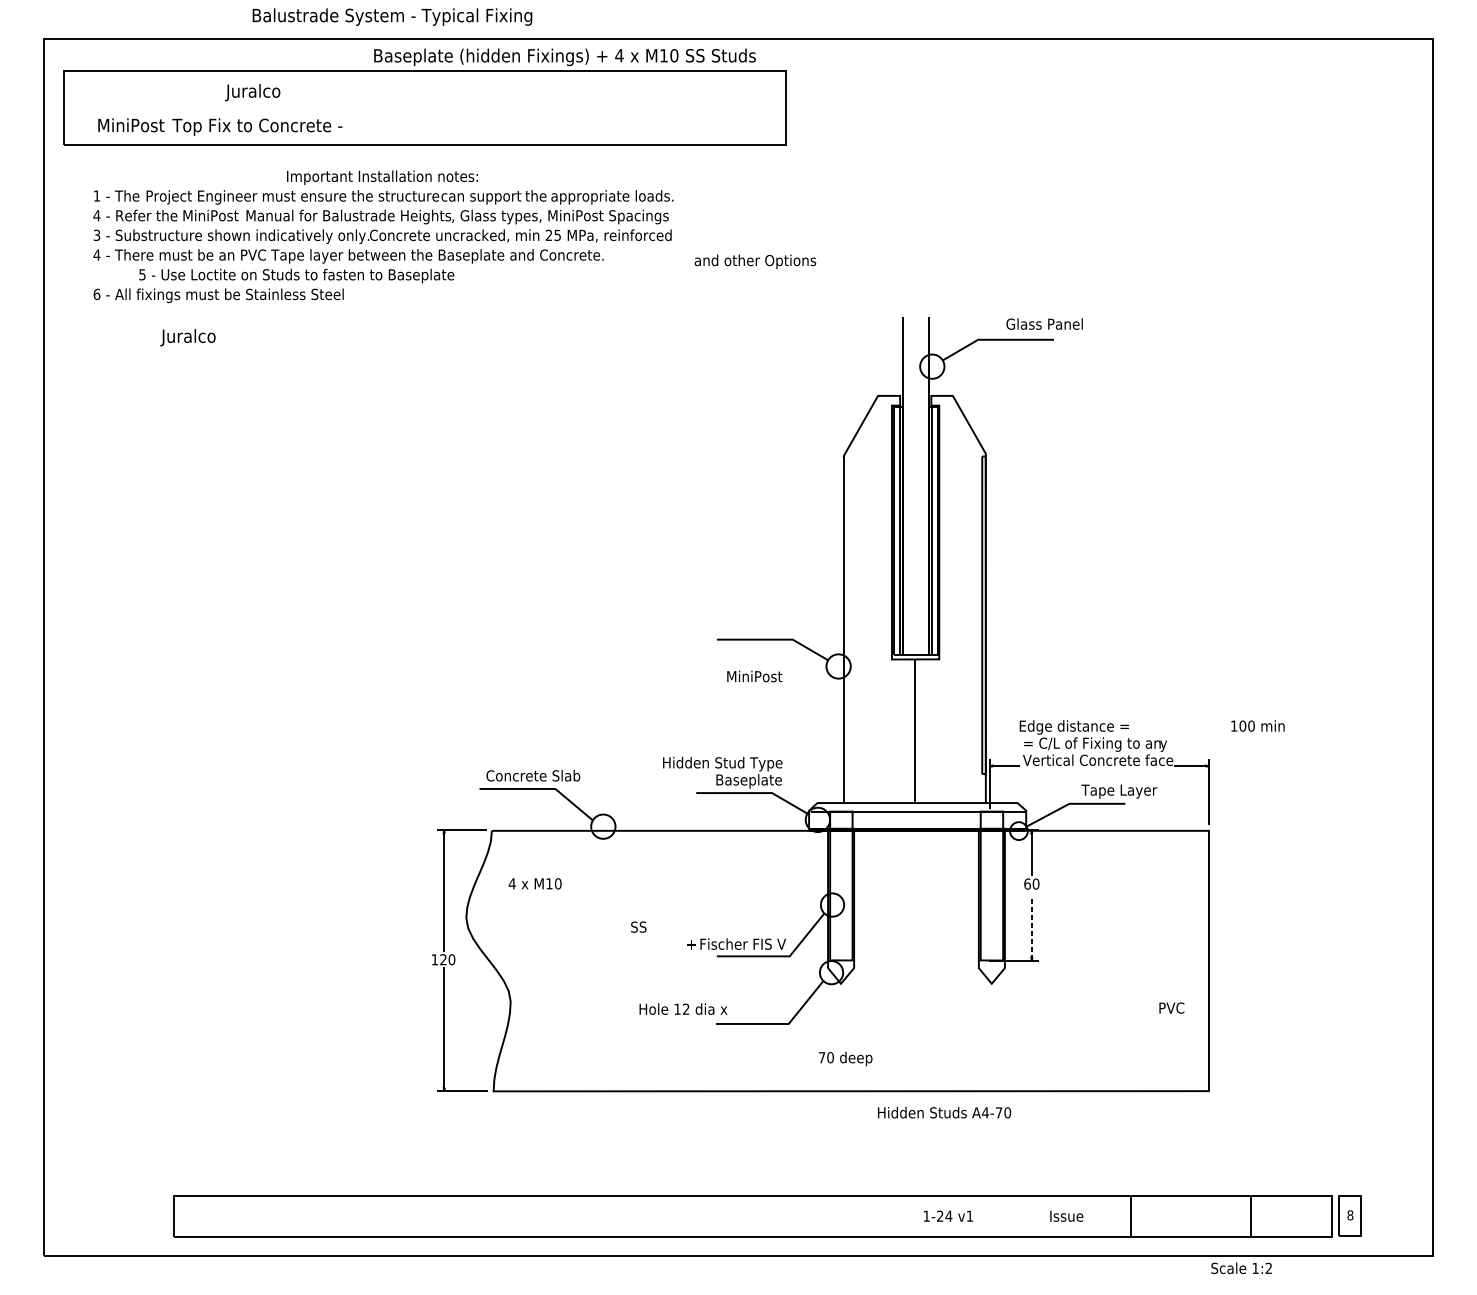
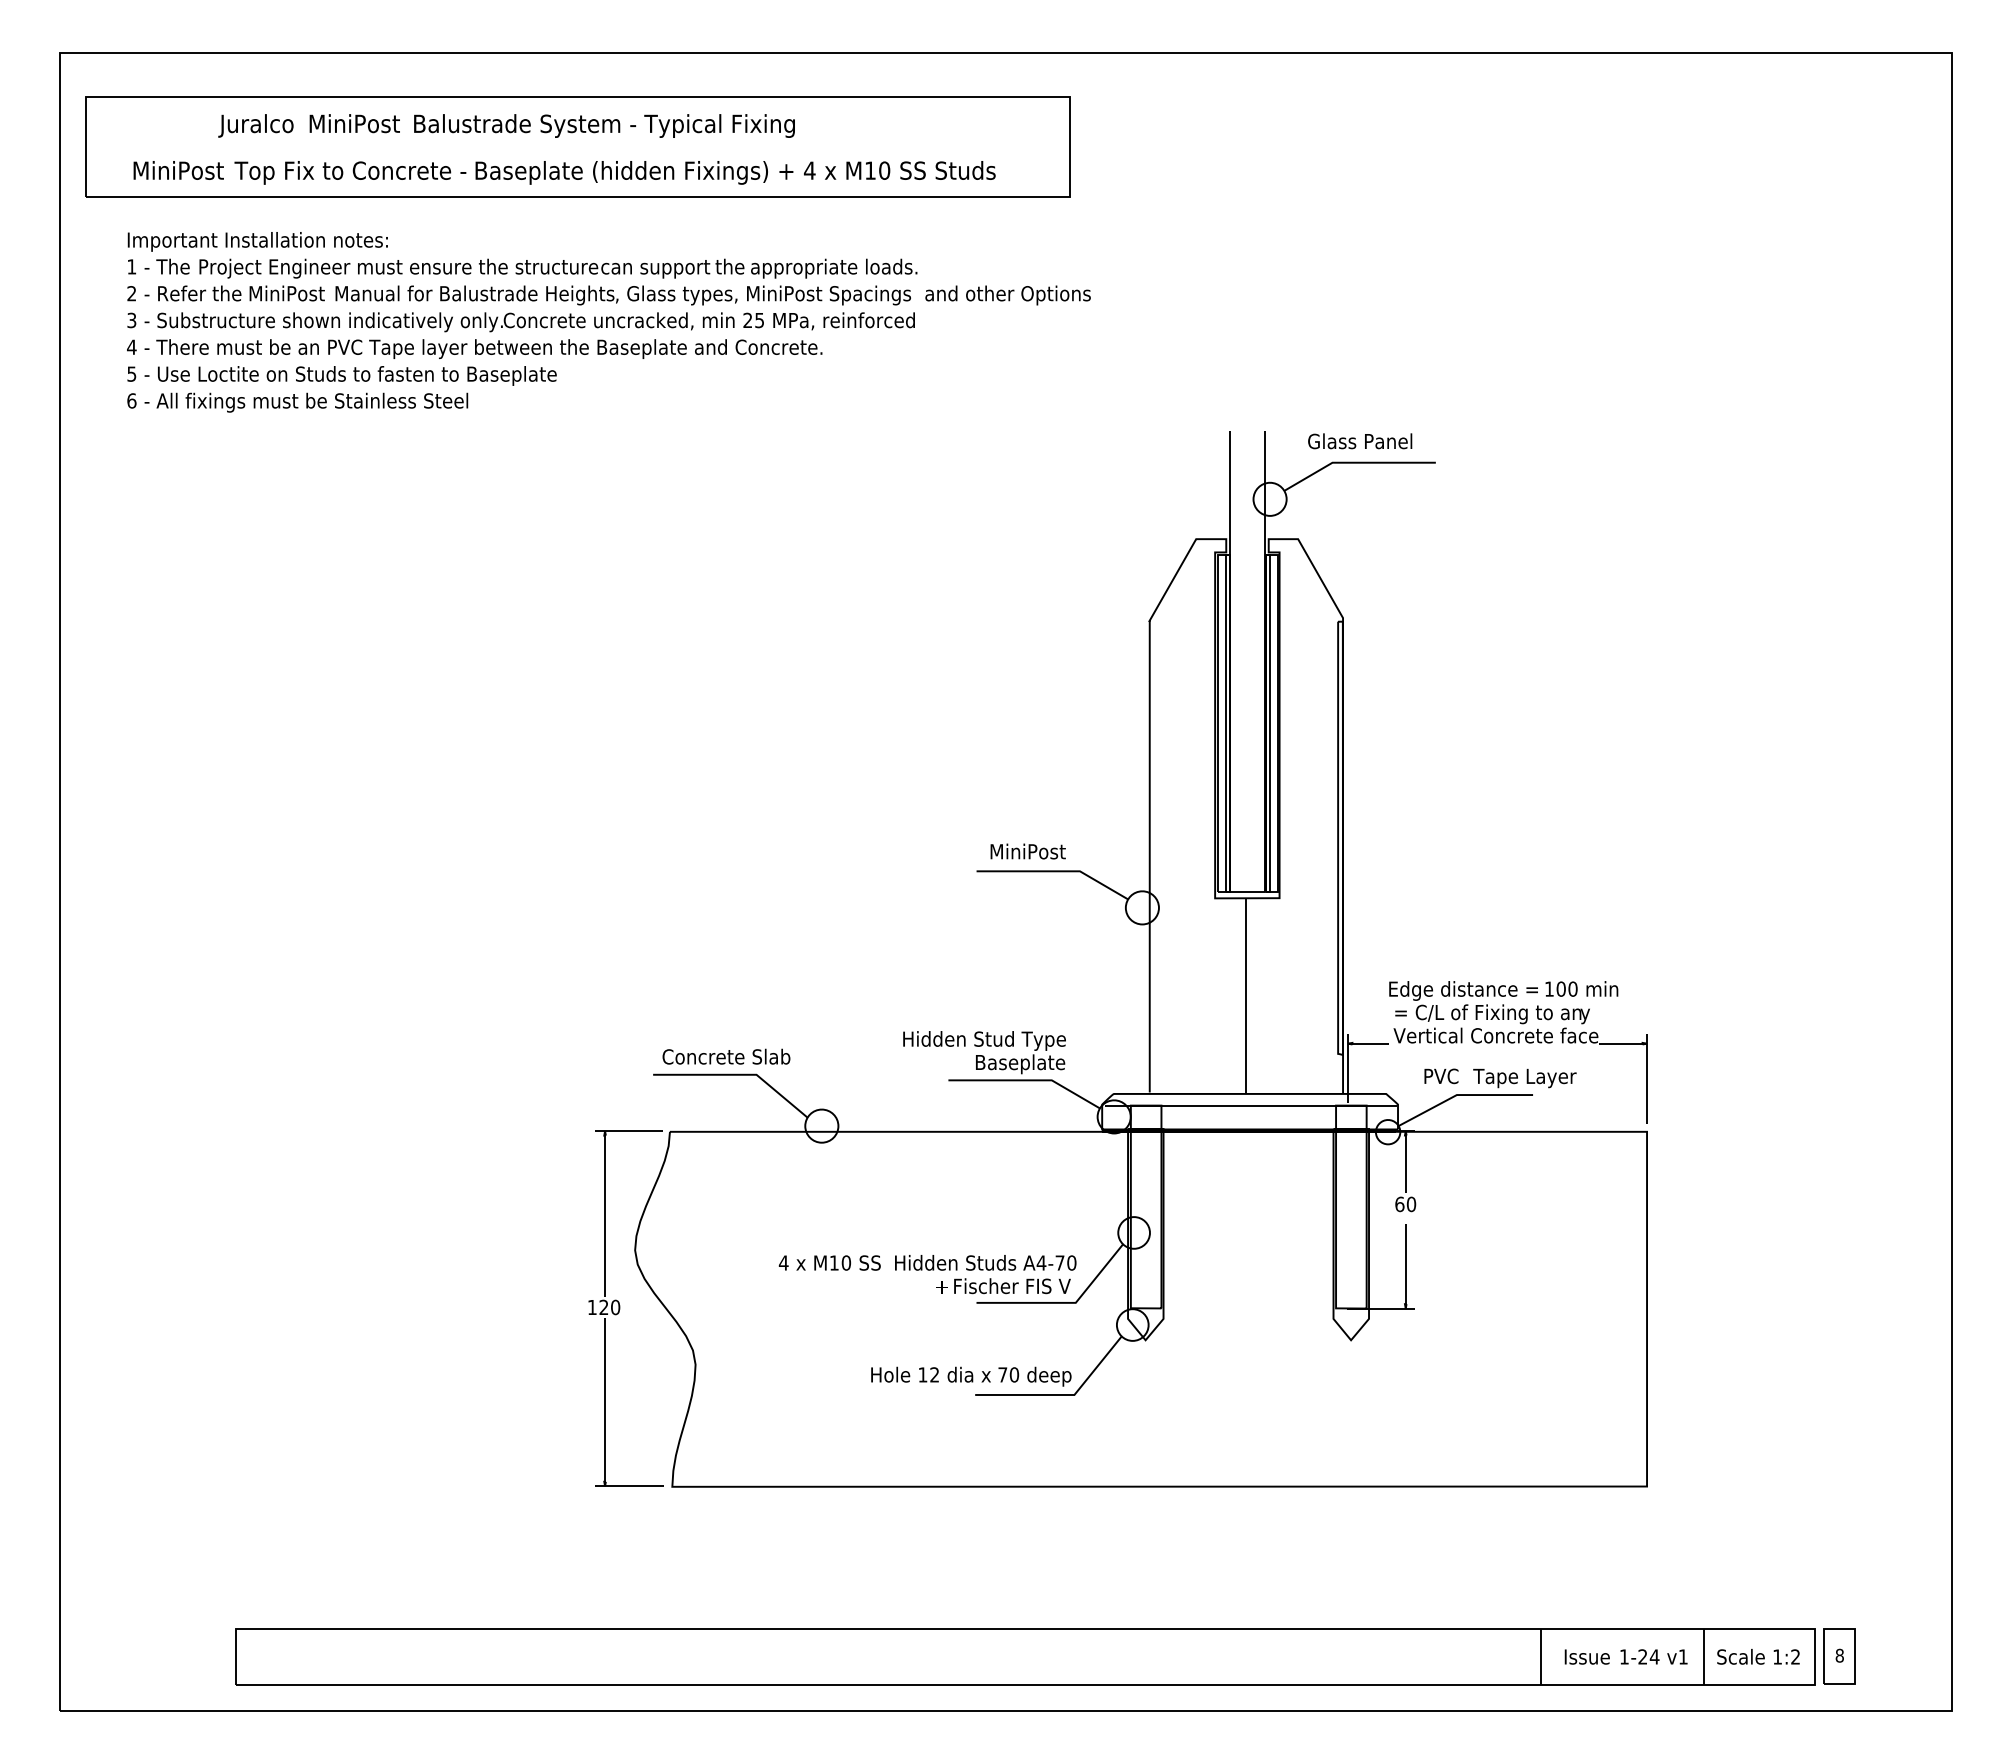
text: (392, 16) -> (604, 125), moved
text: (564, 57) -> (735, 172), moved
text: (258, 92) -> (352, 125), Juralco -> MiniPost
text: (382, 177) -> (257, 241), moved
text: (96, 215) -> (131, 293), 4 -> 2
text: (755, 261) -> (1007, 295), moved
text: (296, 275) -> (341, 375), moved
text: (1044, 324) -> (1360, 441), moved
text: (187, 337) -> (255, 125), moved
text: (754, 676) -> (1027, 851), moved
text: (1257, 725) -> (1581, 988), moved
text: (534, 883) -> (814, 1262), moved
line: (1031, 930) -> (1405, 1267), dashed -> solid
text: (1171, 1008) -> (1441, 1076), moved
text: (845, 1058) -> (1034, 1376), moved
text: (944, 1112) -> (985, 1262), moved
text: (948, 1215) -> (1653, 1656), moved
text: (1066, 1215) -> (1586, 1656), moved
text: (1241, 1268) -> (1758, 1656), moved

